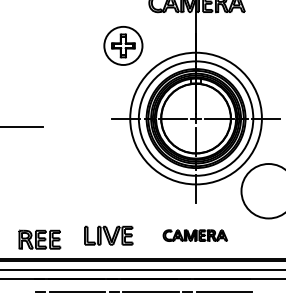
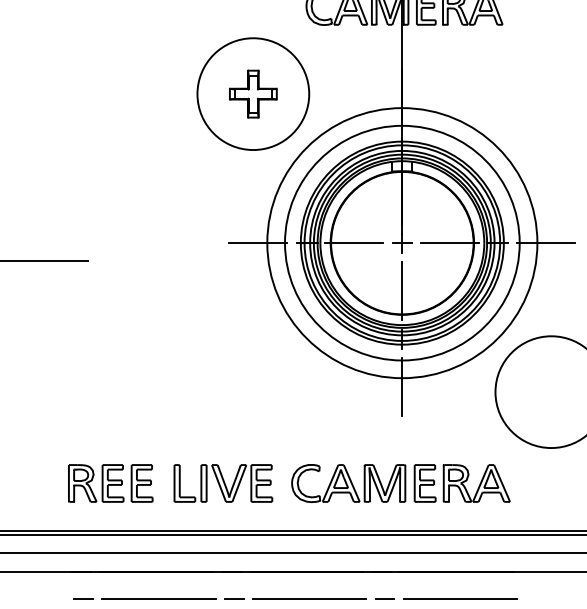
circle: (123, 45) -> (253, 93), size x1.43
part: (195, 235) -> (401, 482), size x1.67
part: (39, 239) -> (109, 482), moved

